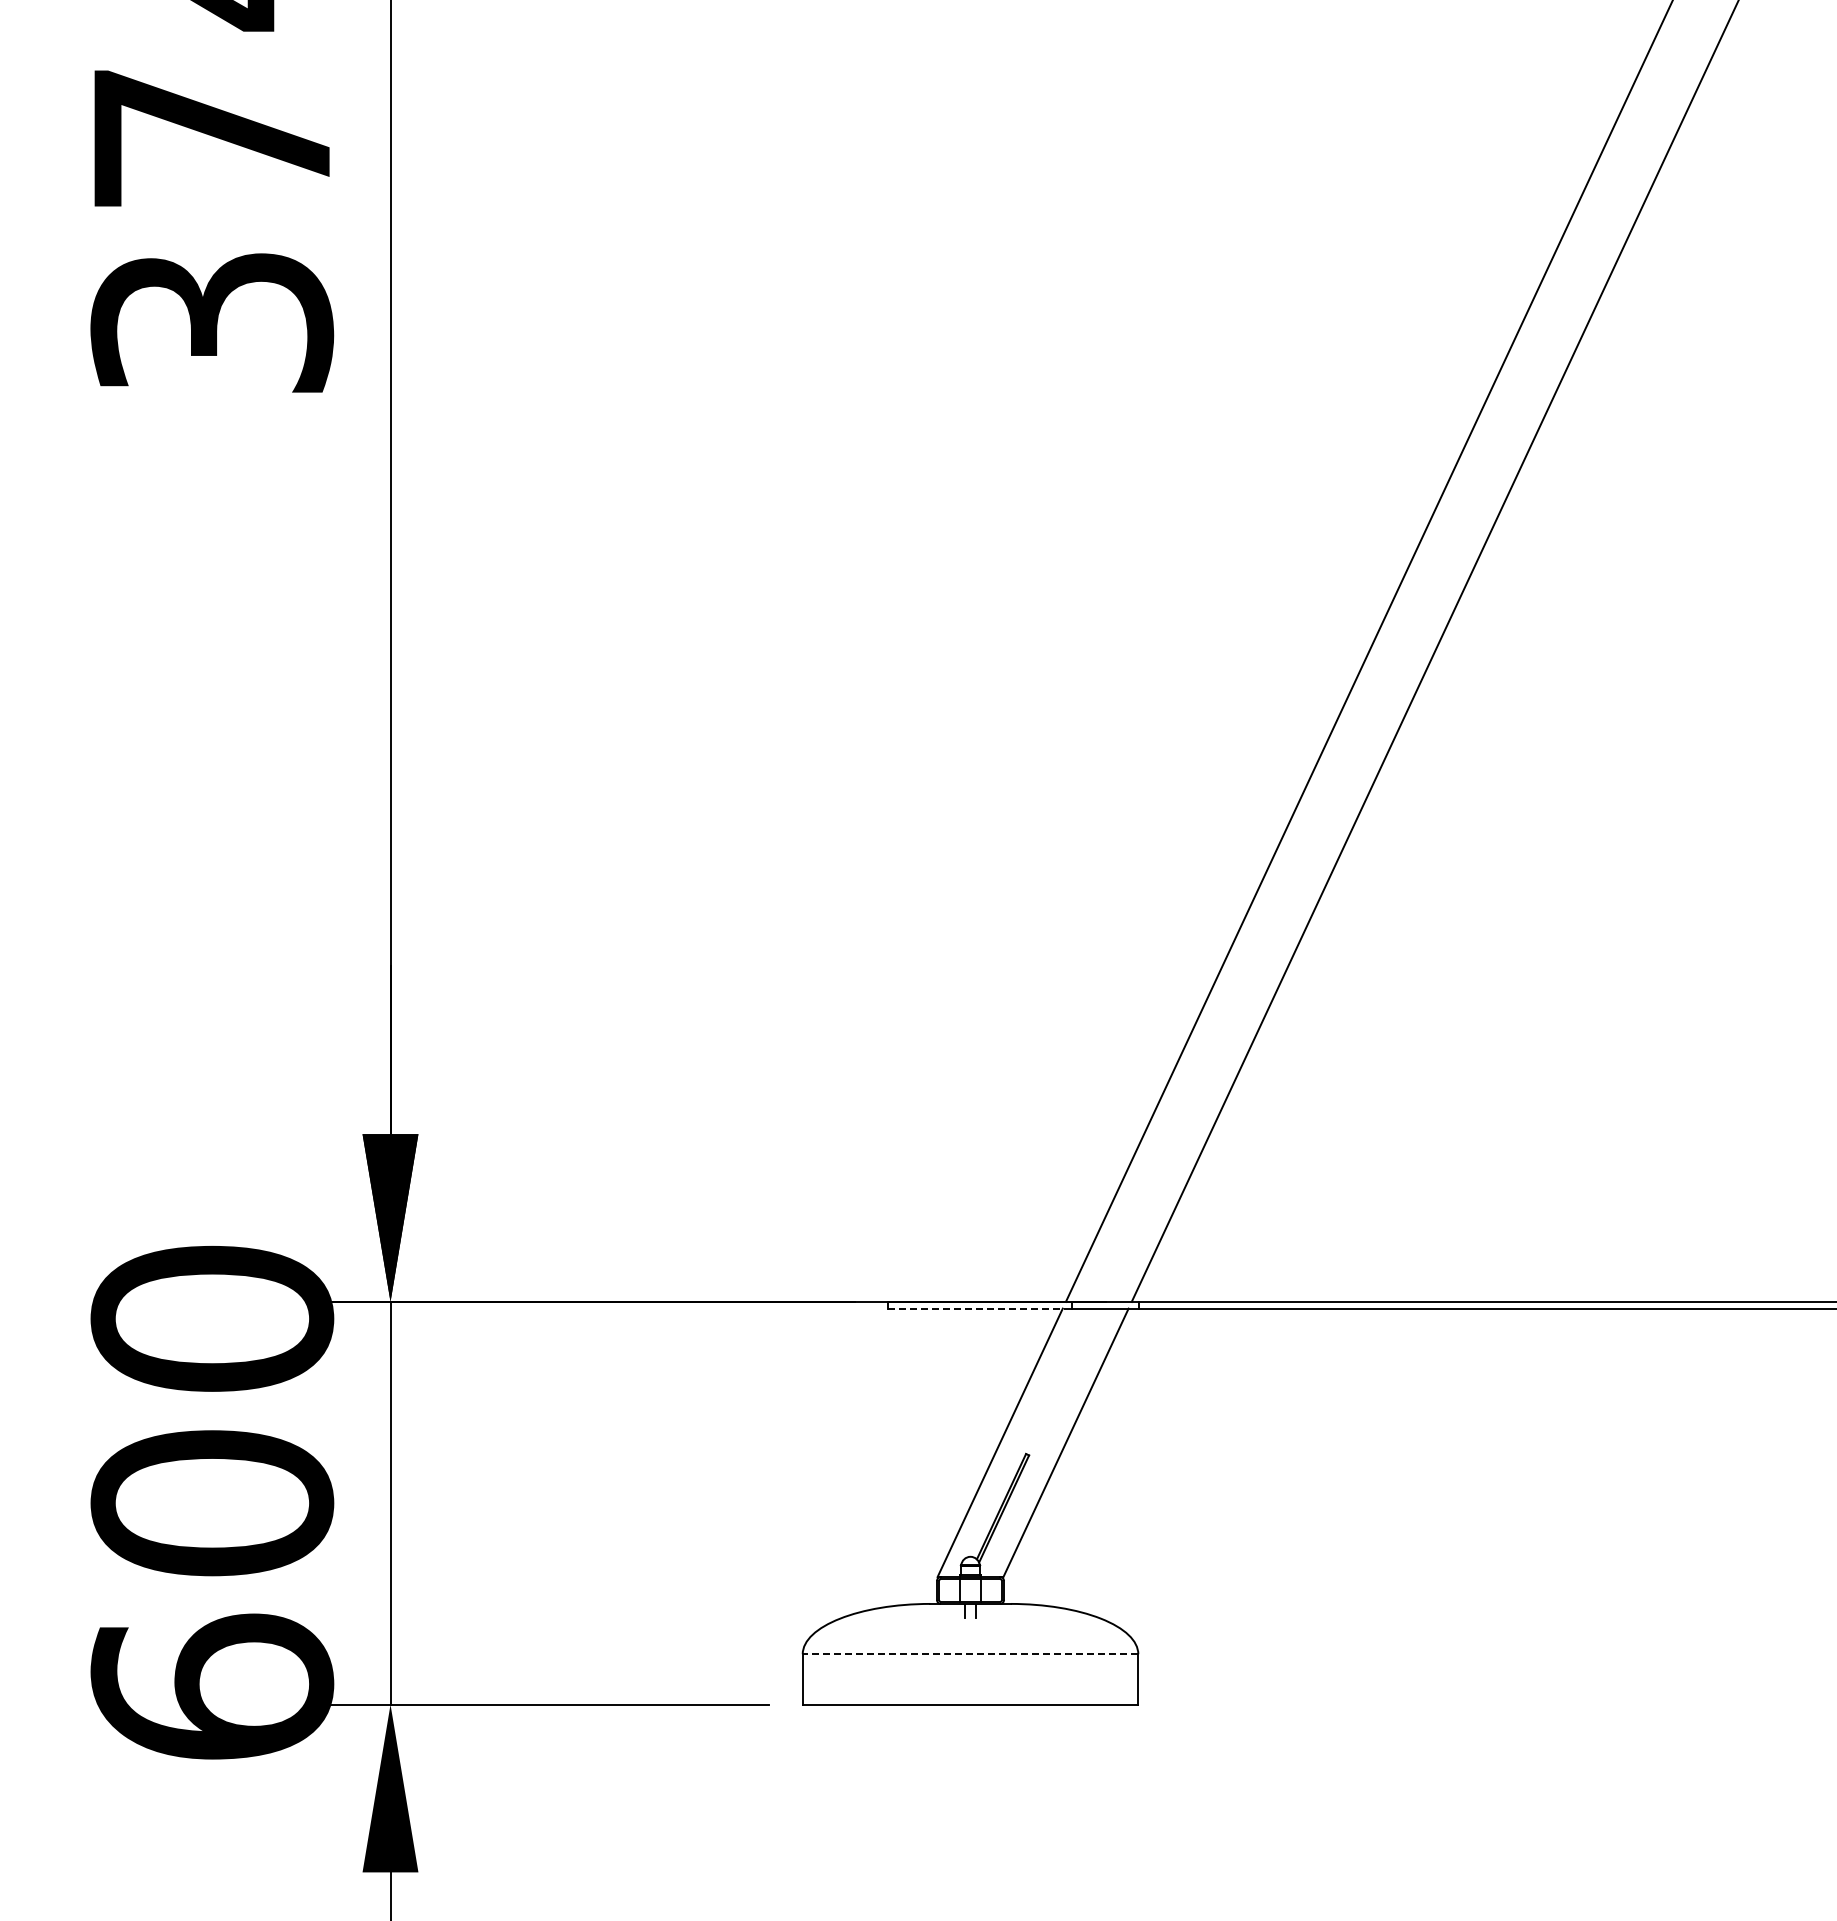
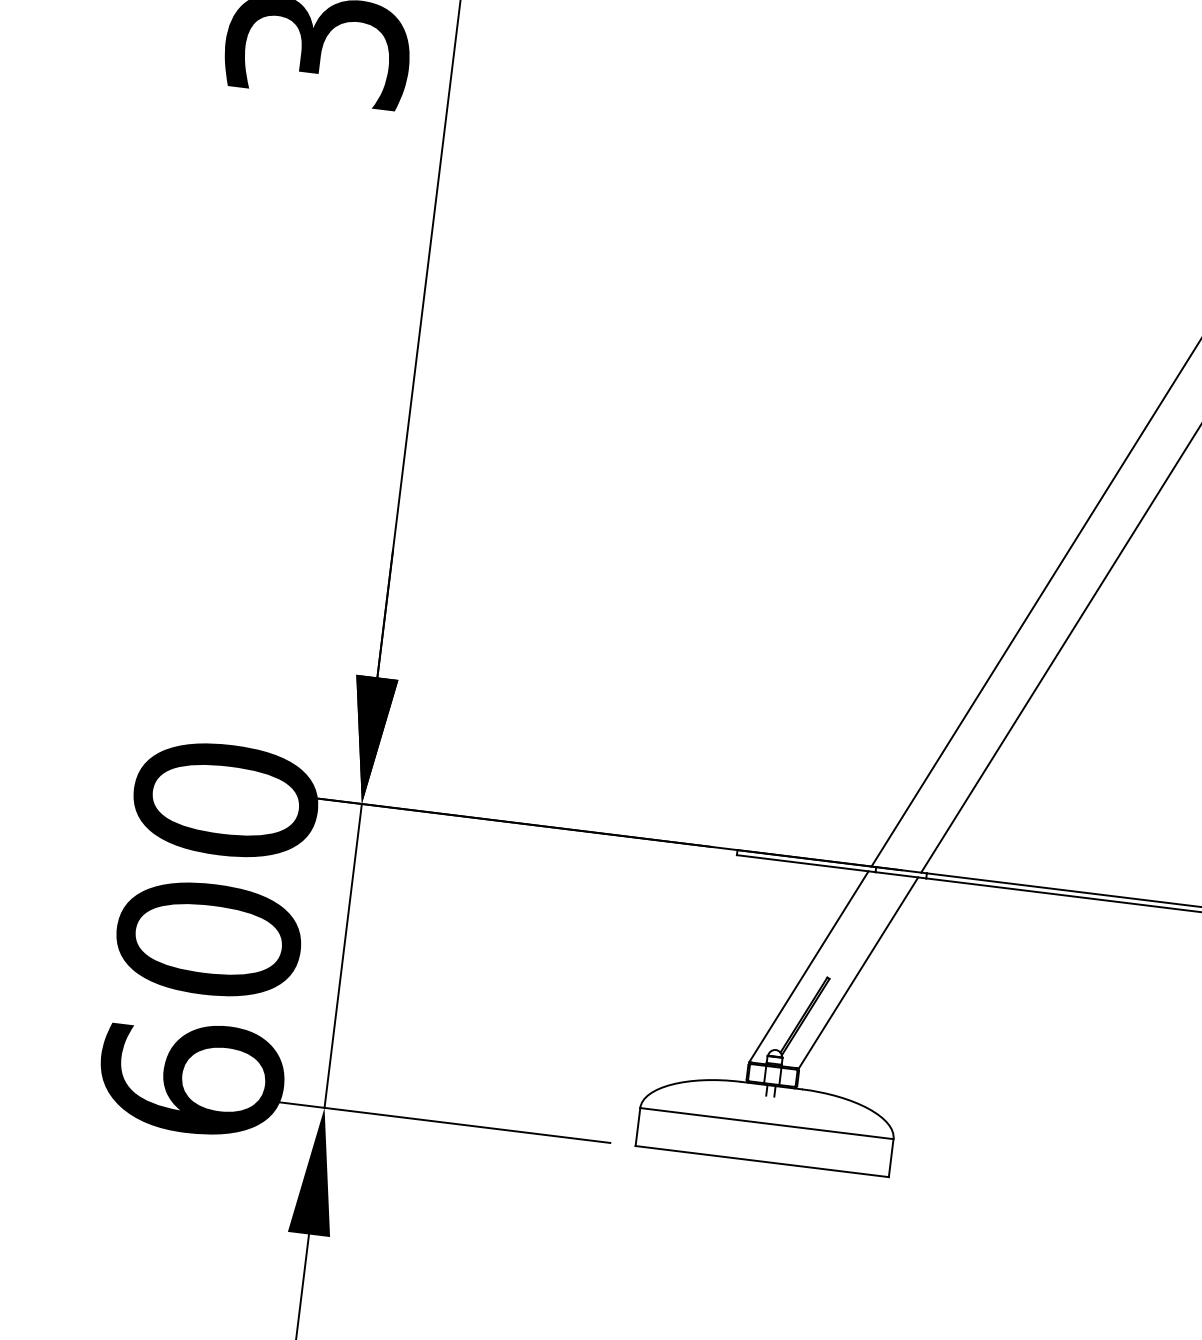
line: (980, 1308) -> (806, 863), dashed -> solid
line: (970, 1654) -> (766, 1123), dashed -> solid

